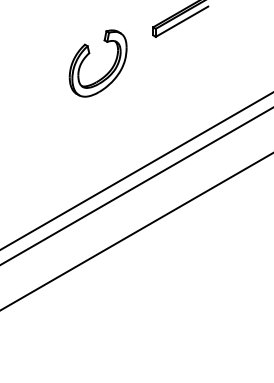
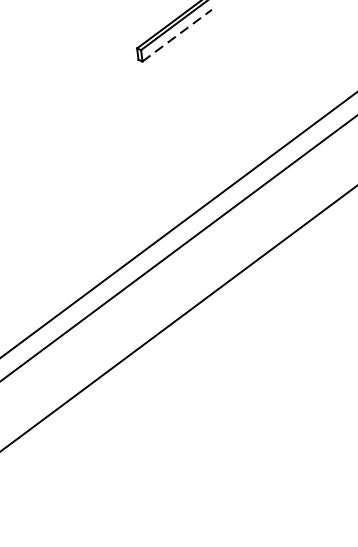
line: (182, 21) -> (177, 35), solid -> dashed
part: (89, 54) -> (51, 97), removed

